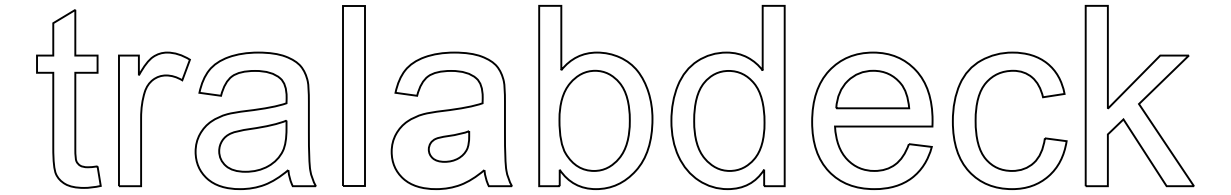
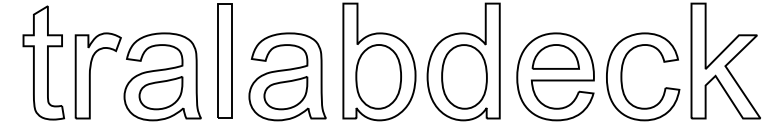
part: (448, 146) -> (285, 93), size x1.67

